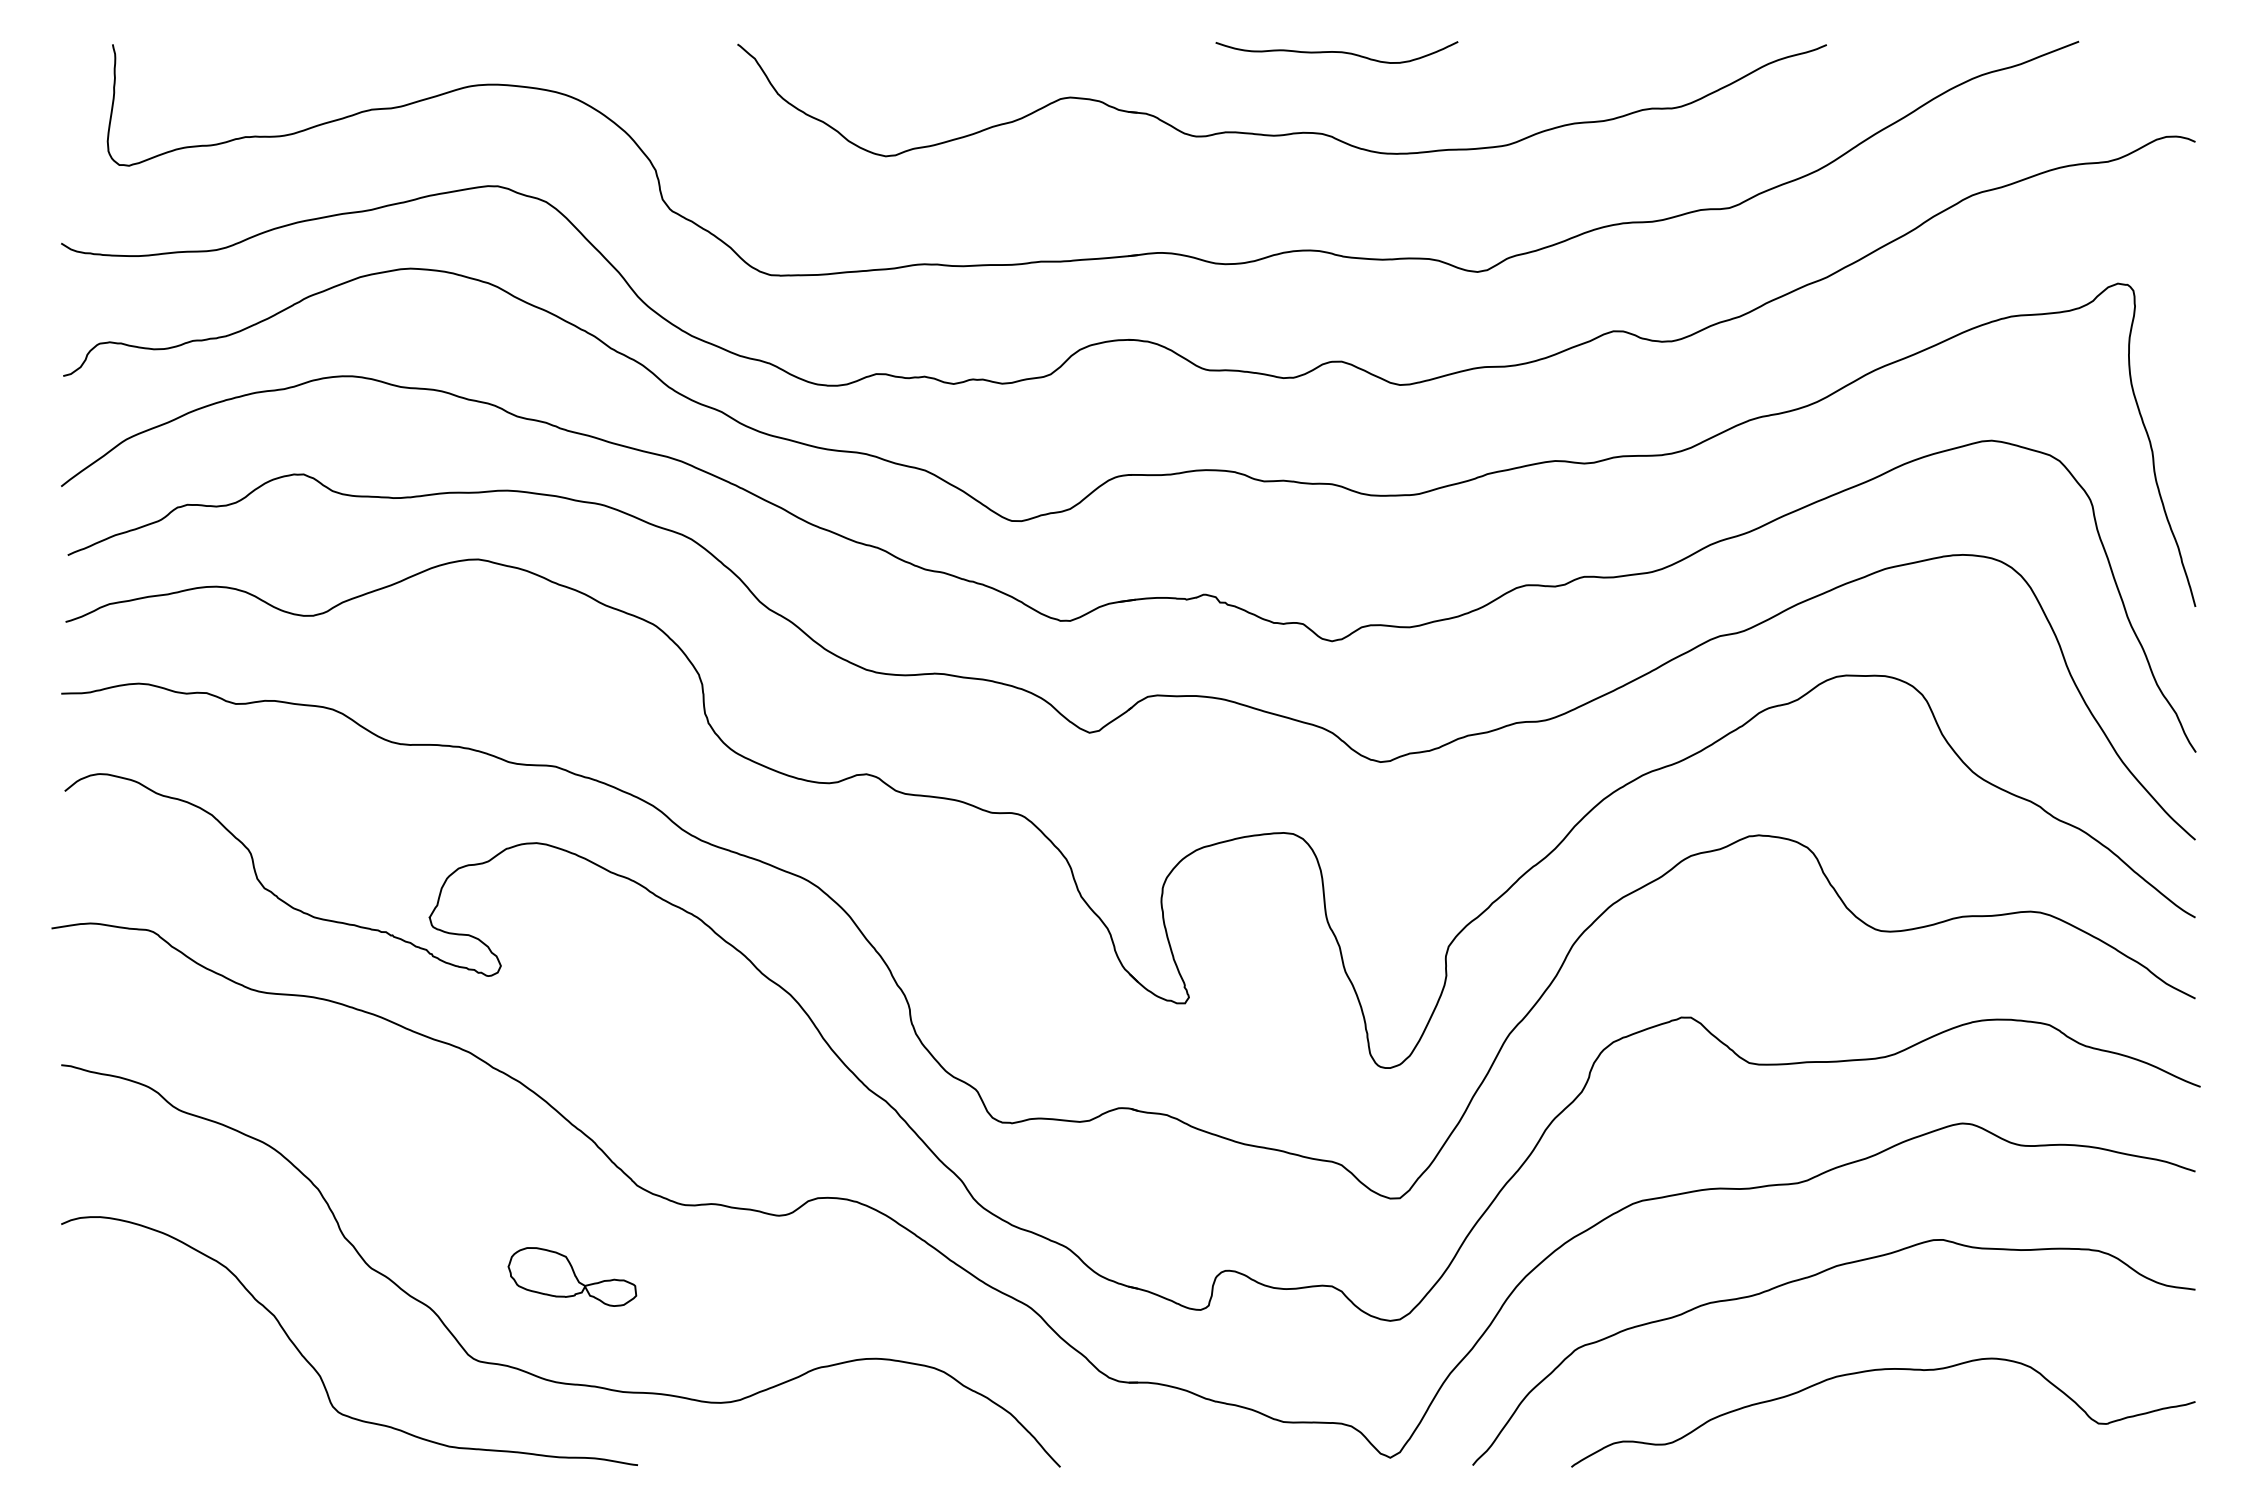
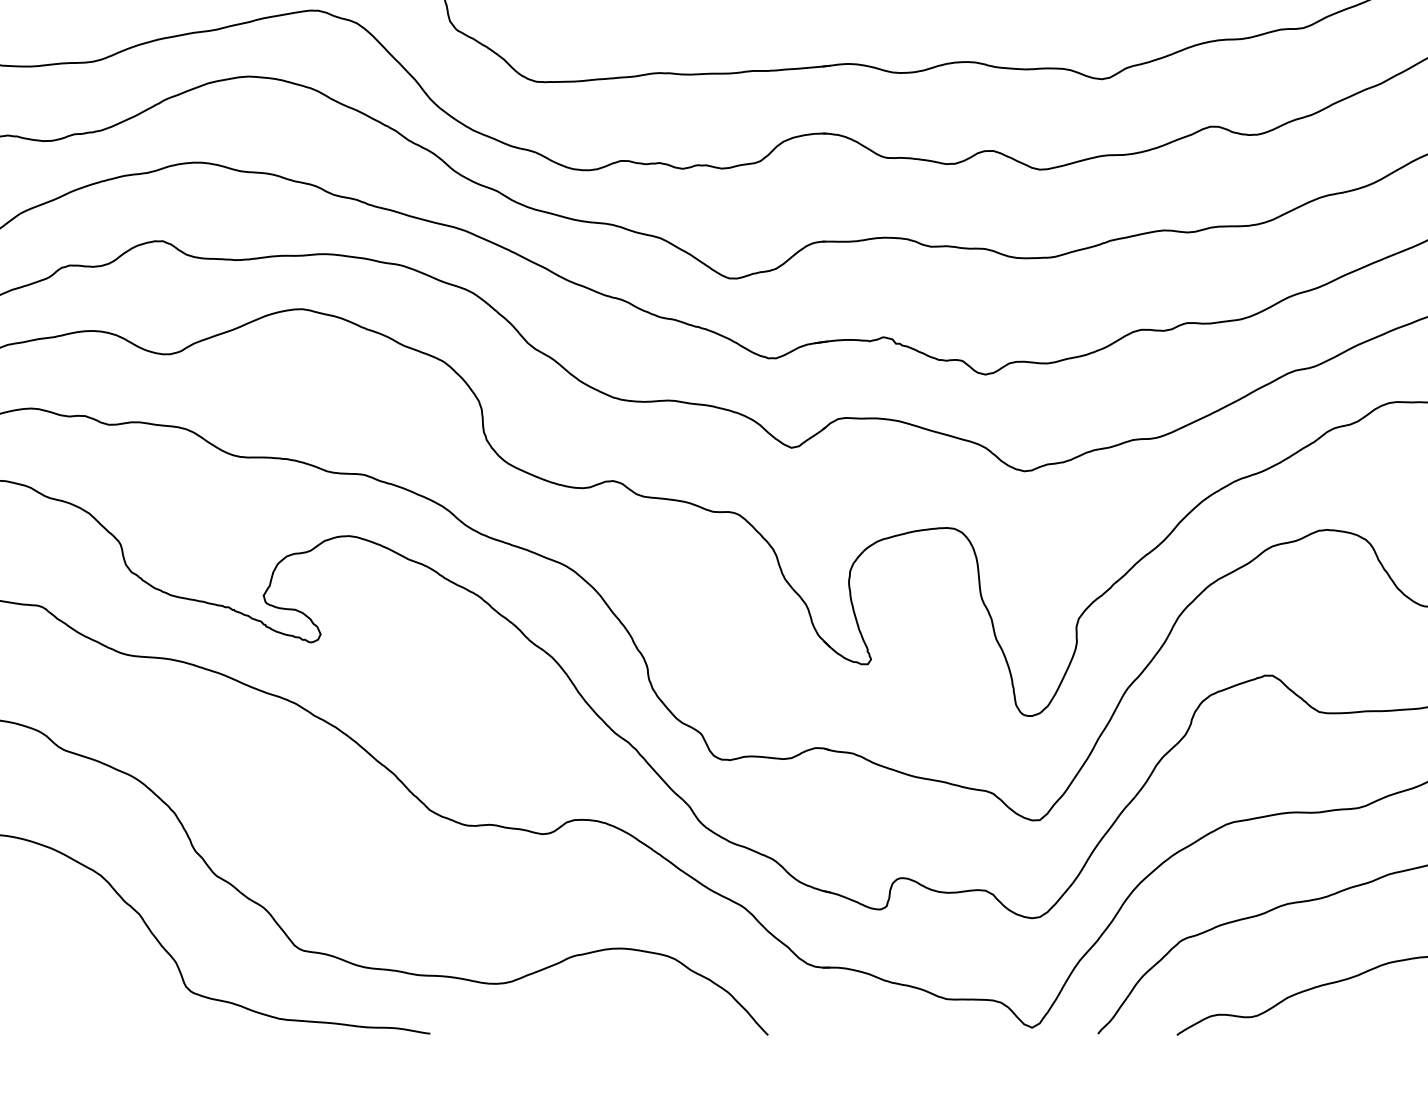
part: (572, 1276) -> (377, 882), removed

